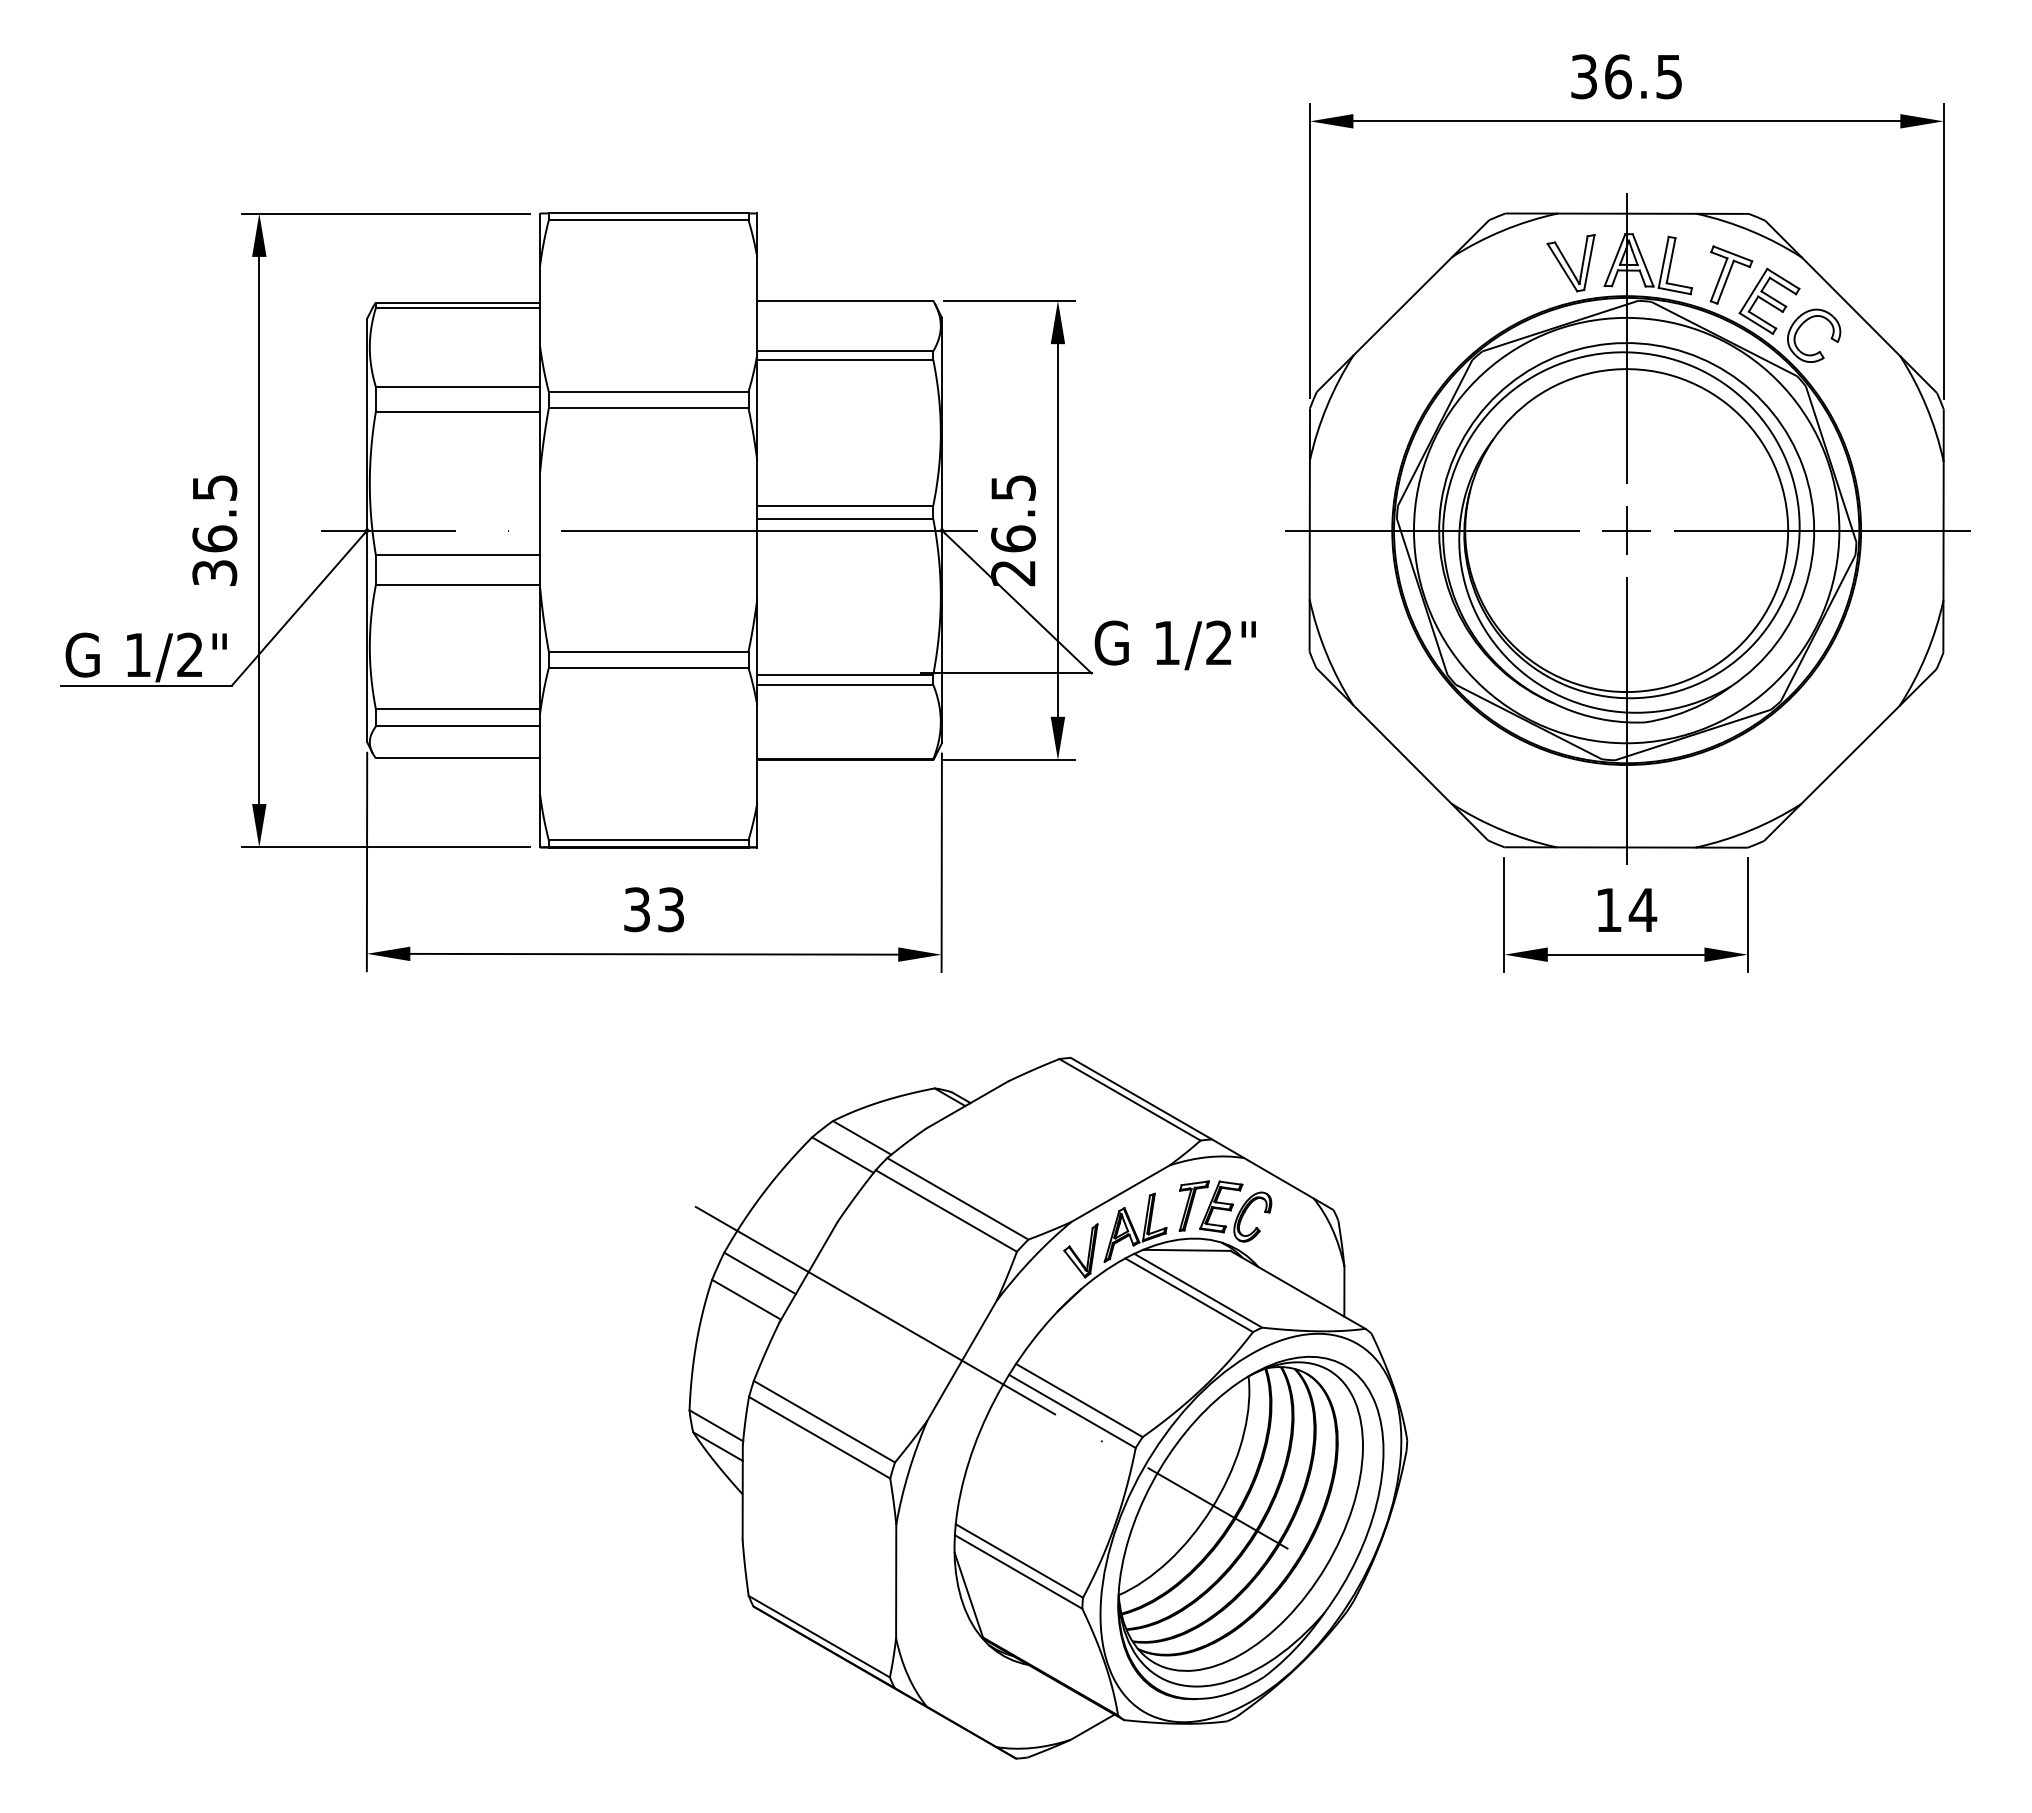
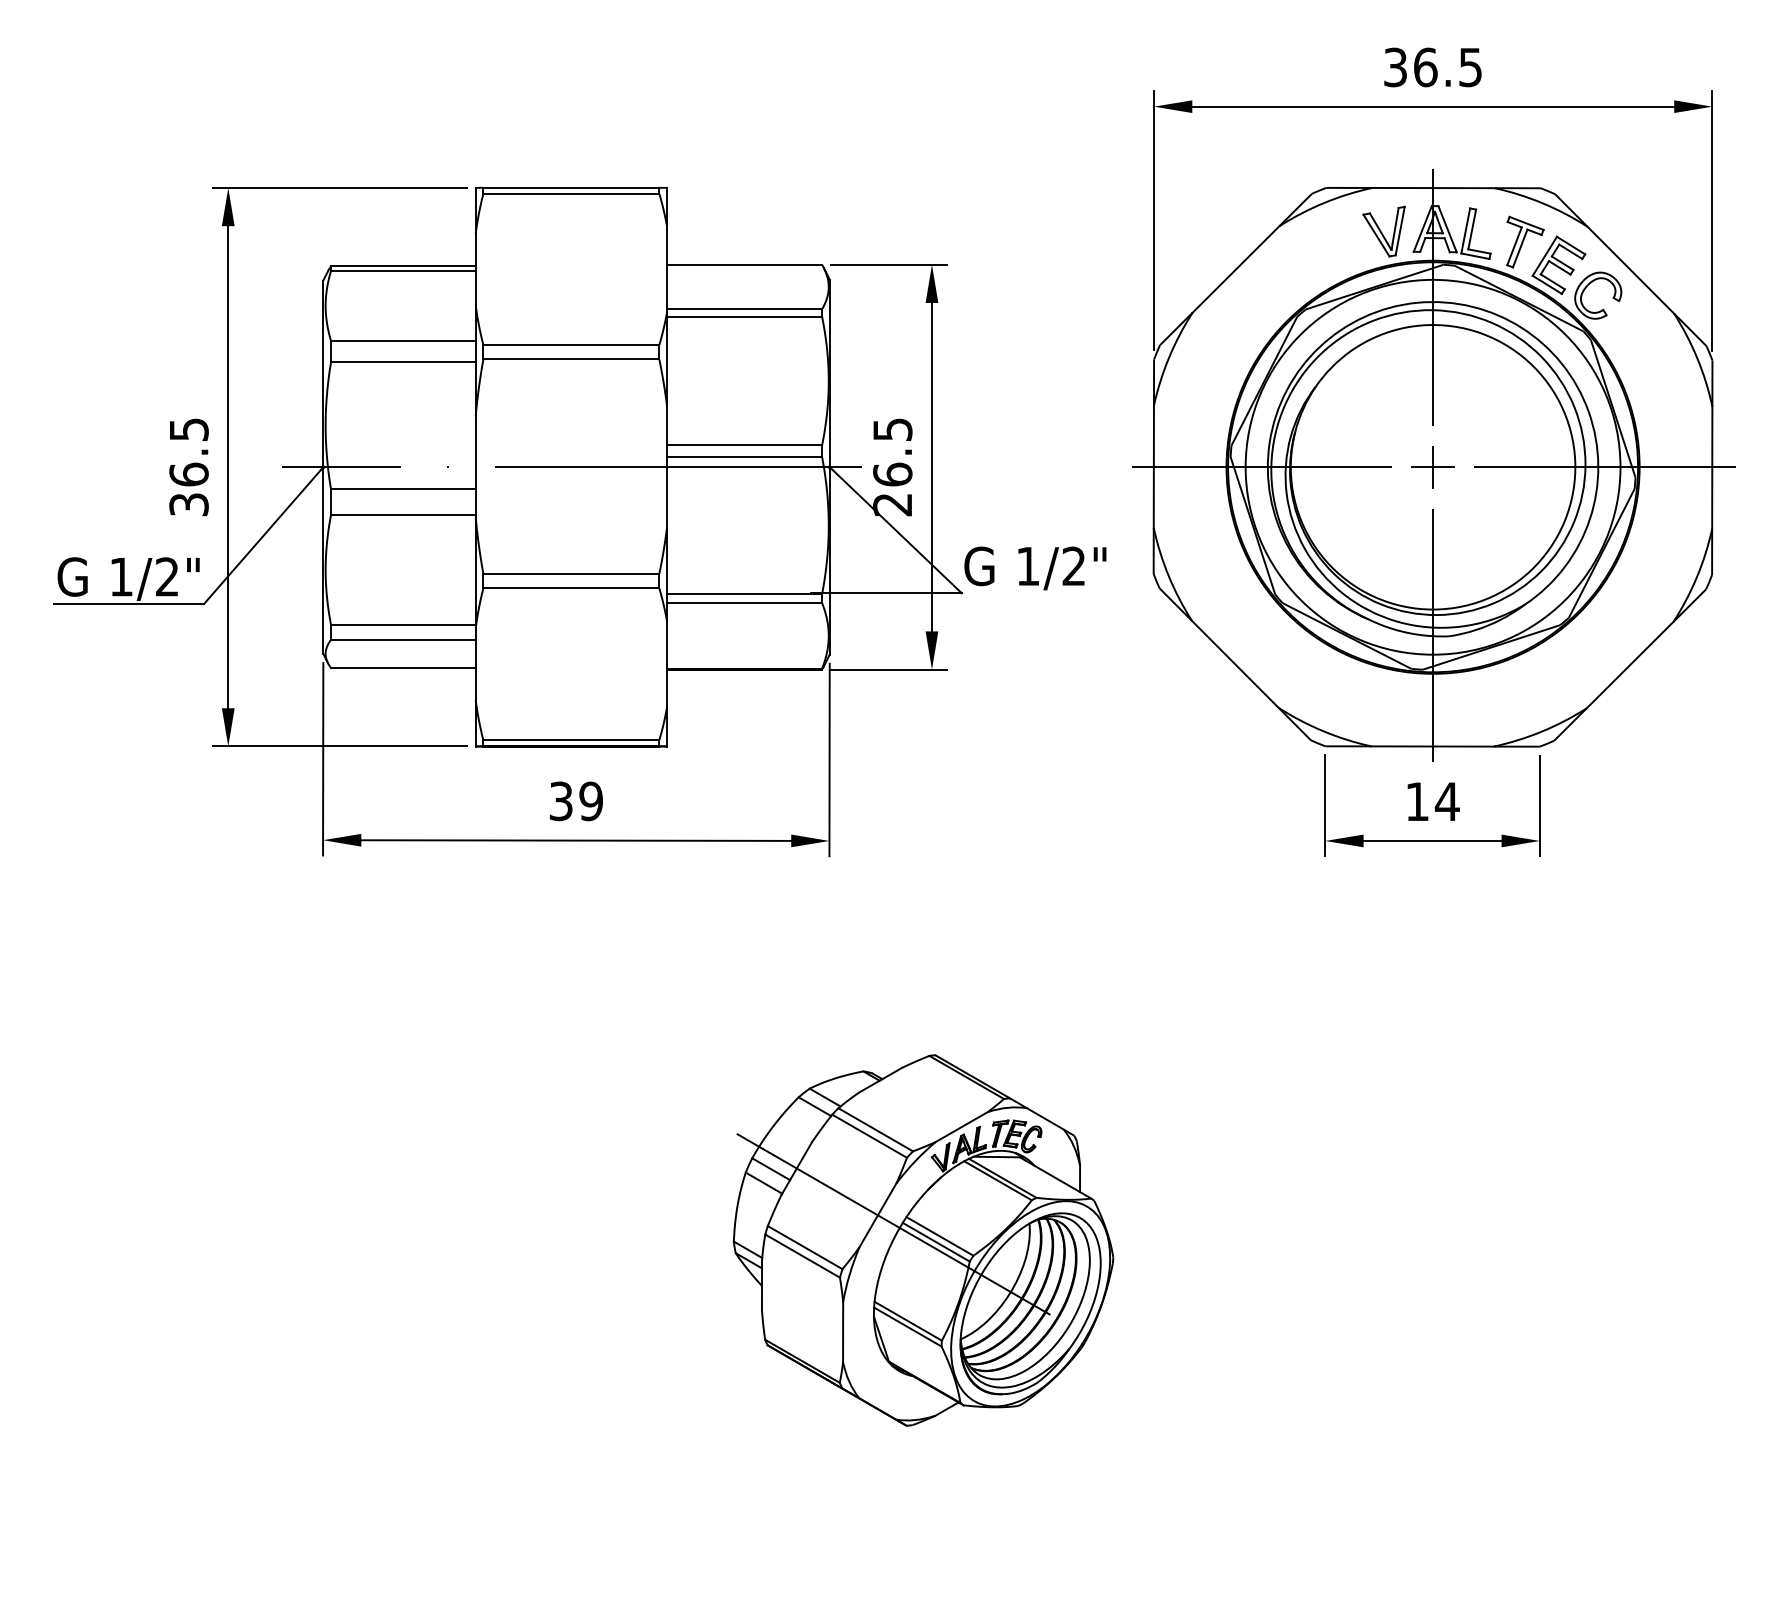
text: (670, 909) -> (590, 801), 33 -> 39
part: (1048, 1407) -> (923, 1239), size x0.6

